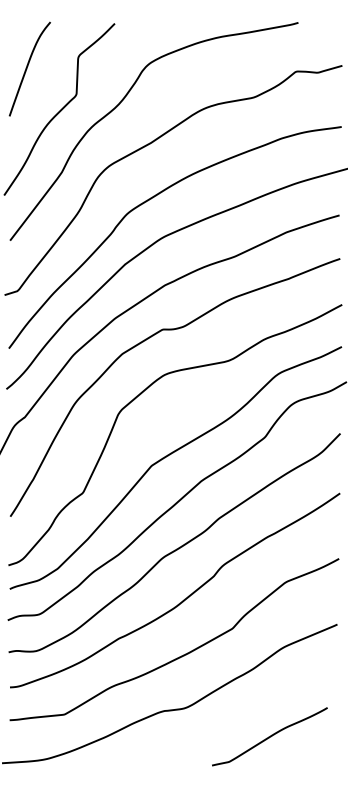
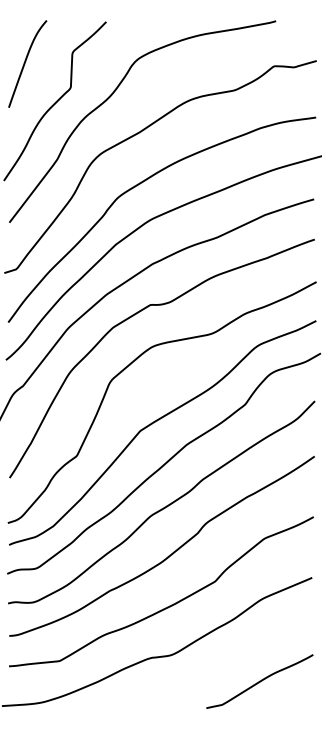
curve: (269, 736) -> (259, 681), moved

